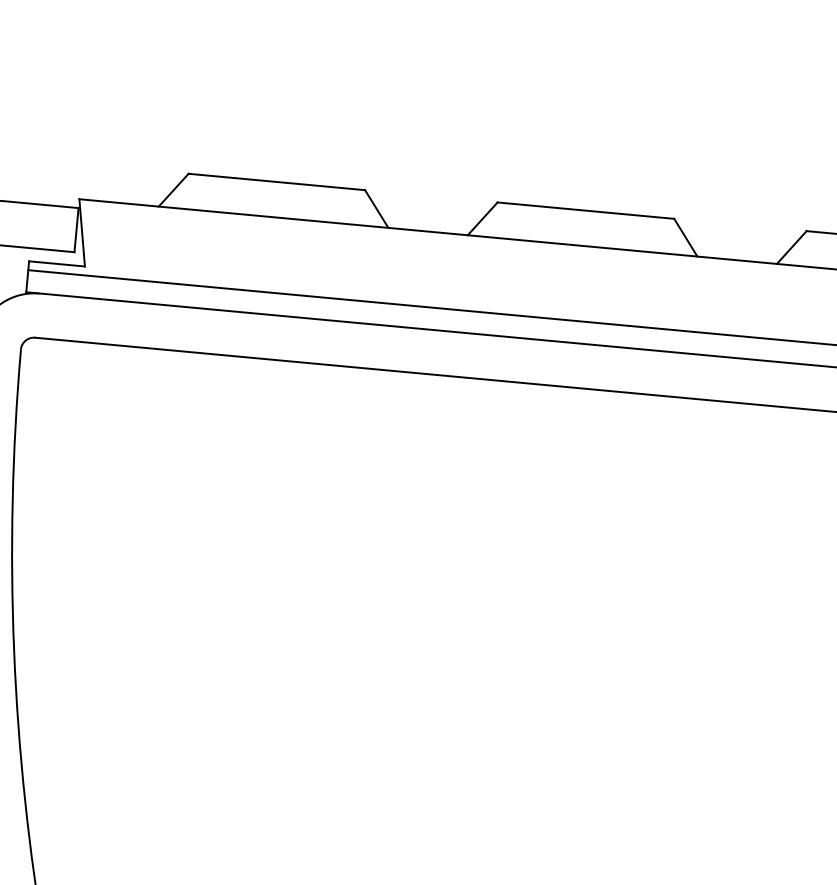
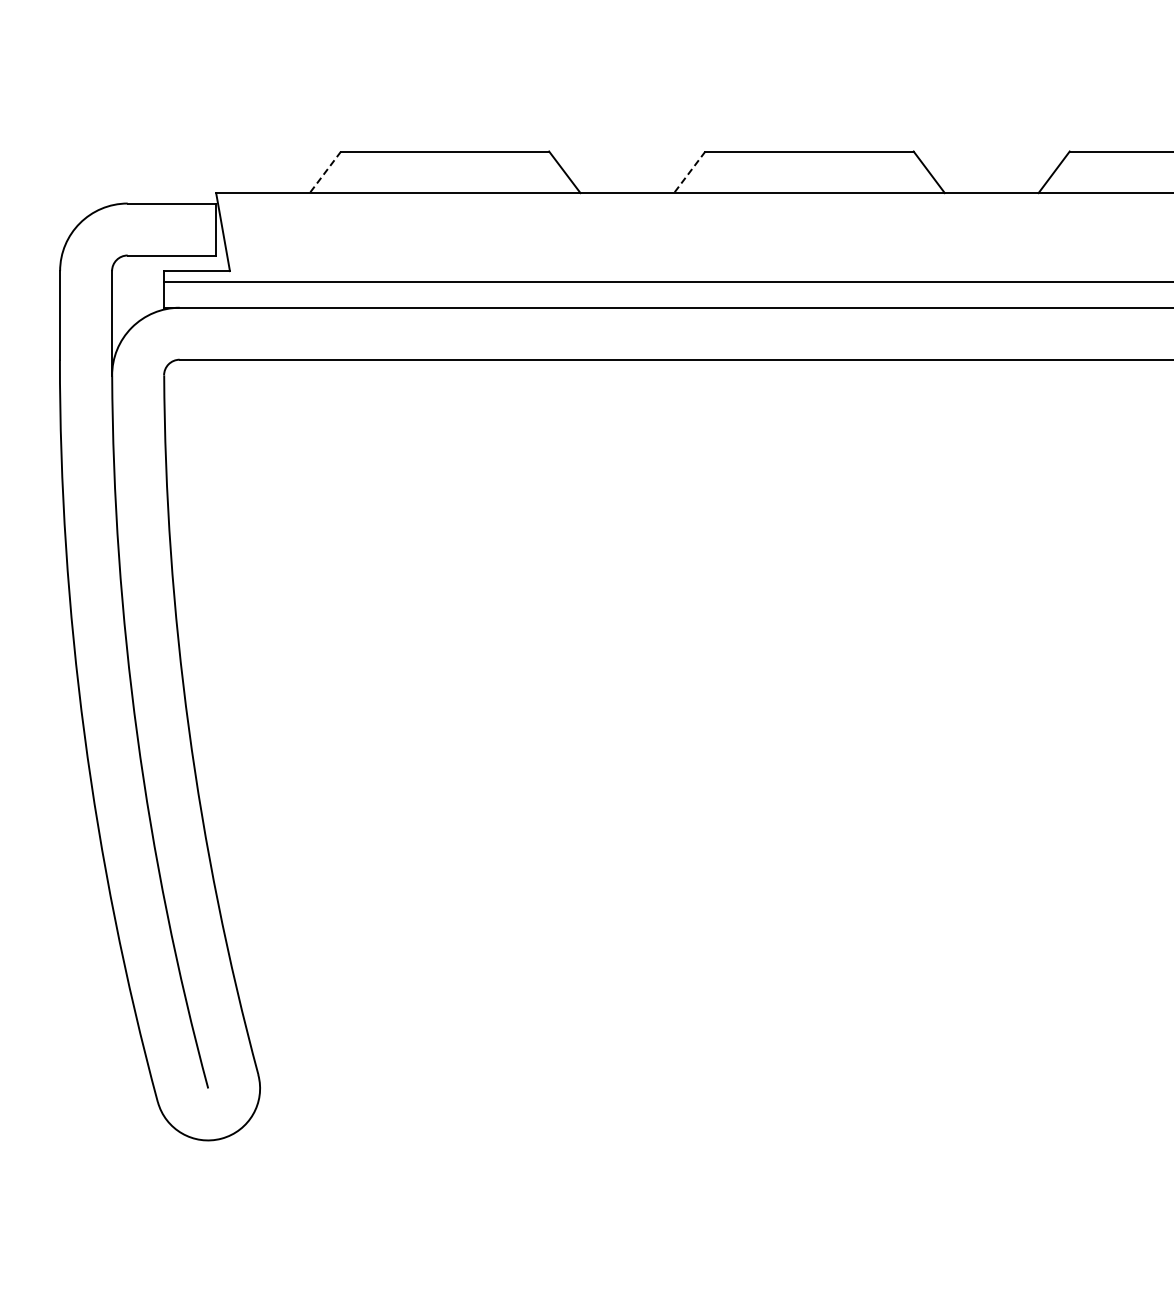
line: (173, 190) -> (325, 172), solid -> dashed
line: (482, 219) -> (689, 172), solid -> dashed

